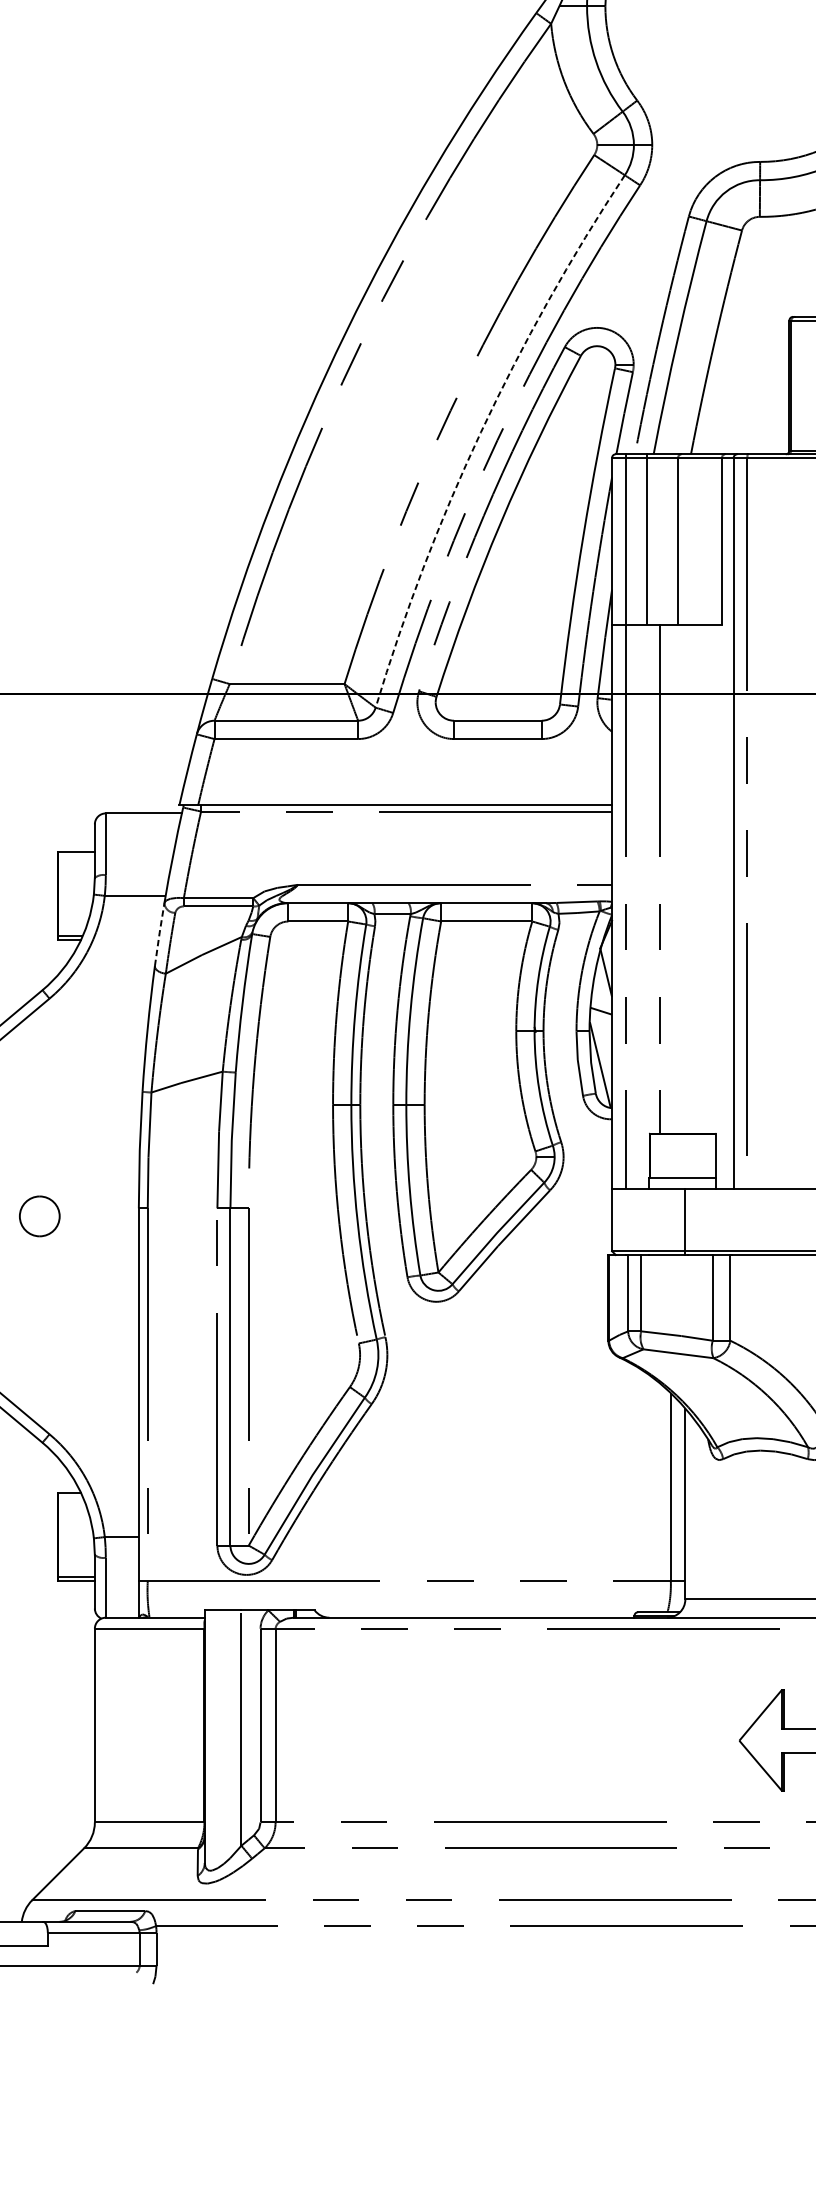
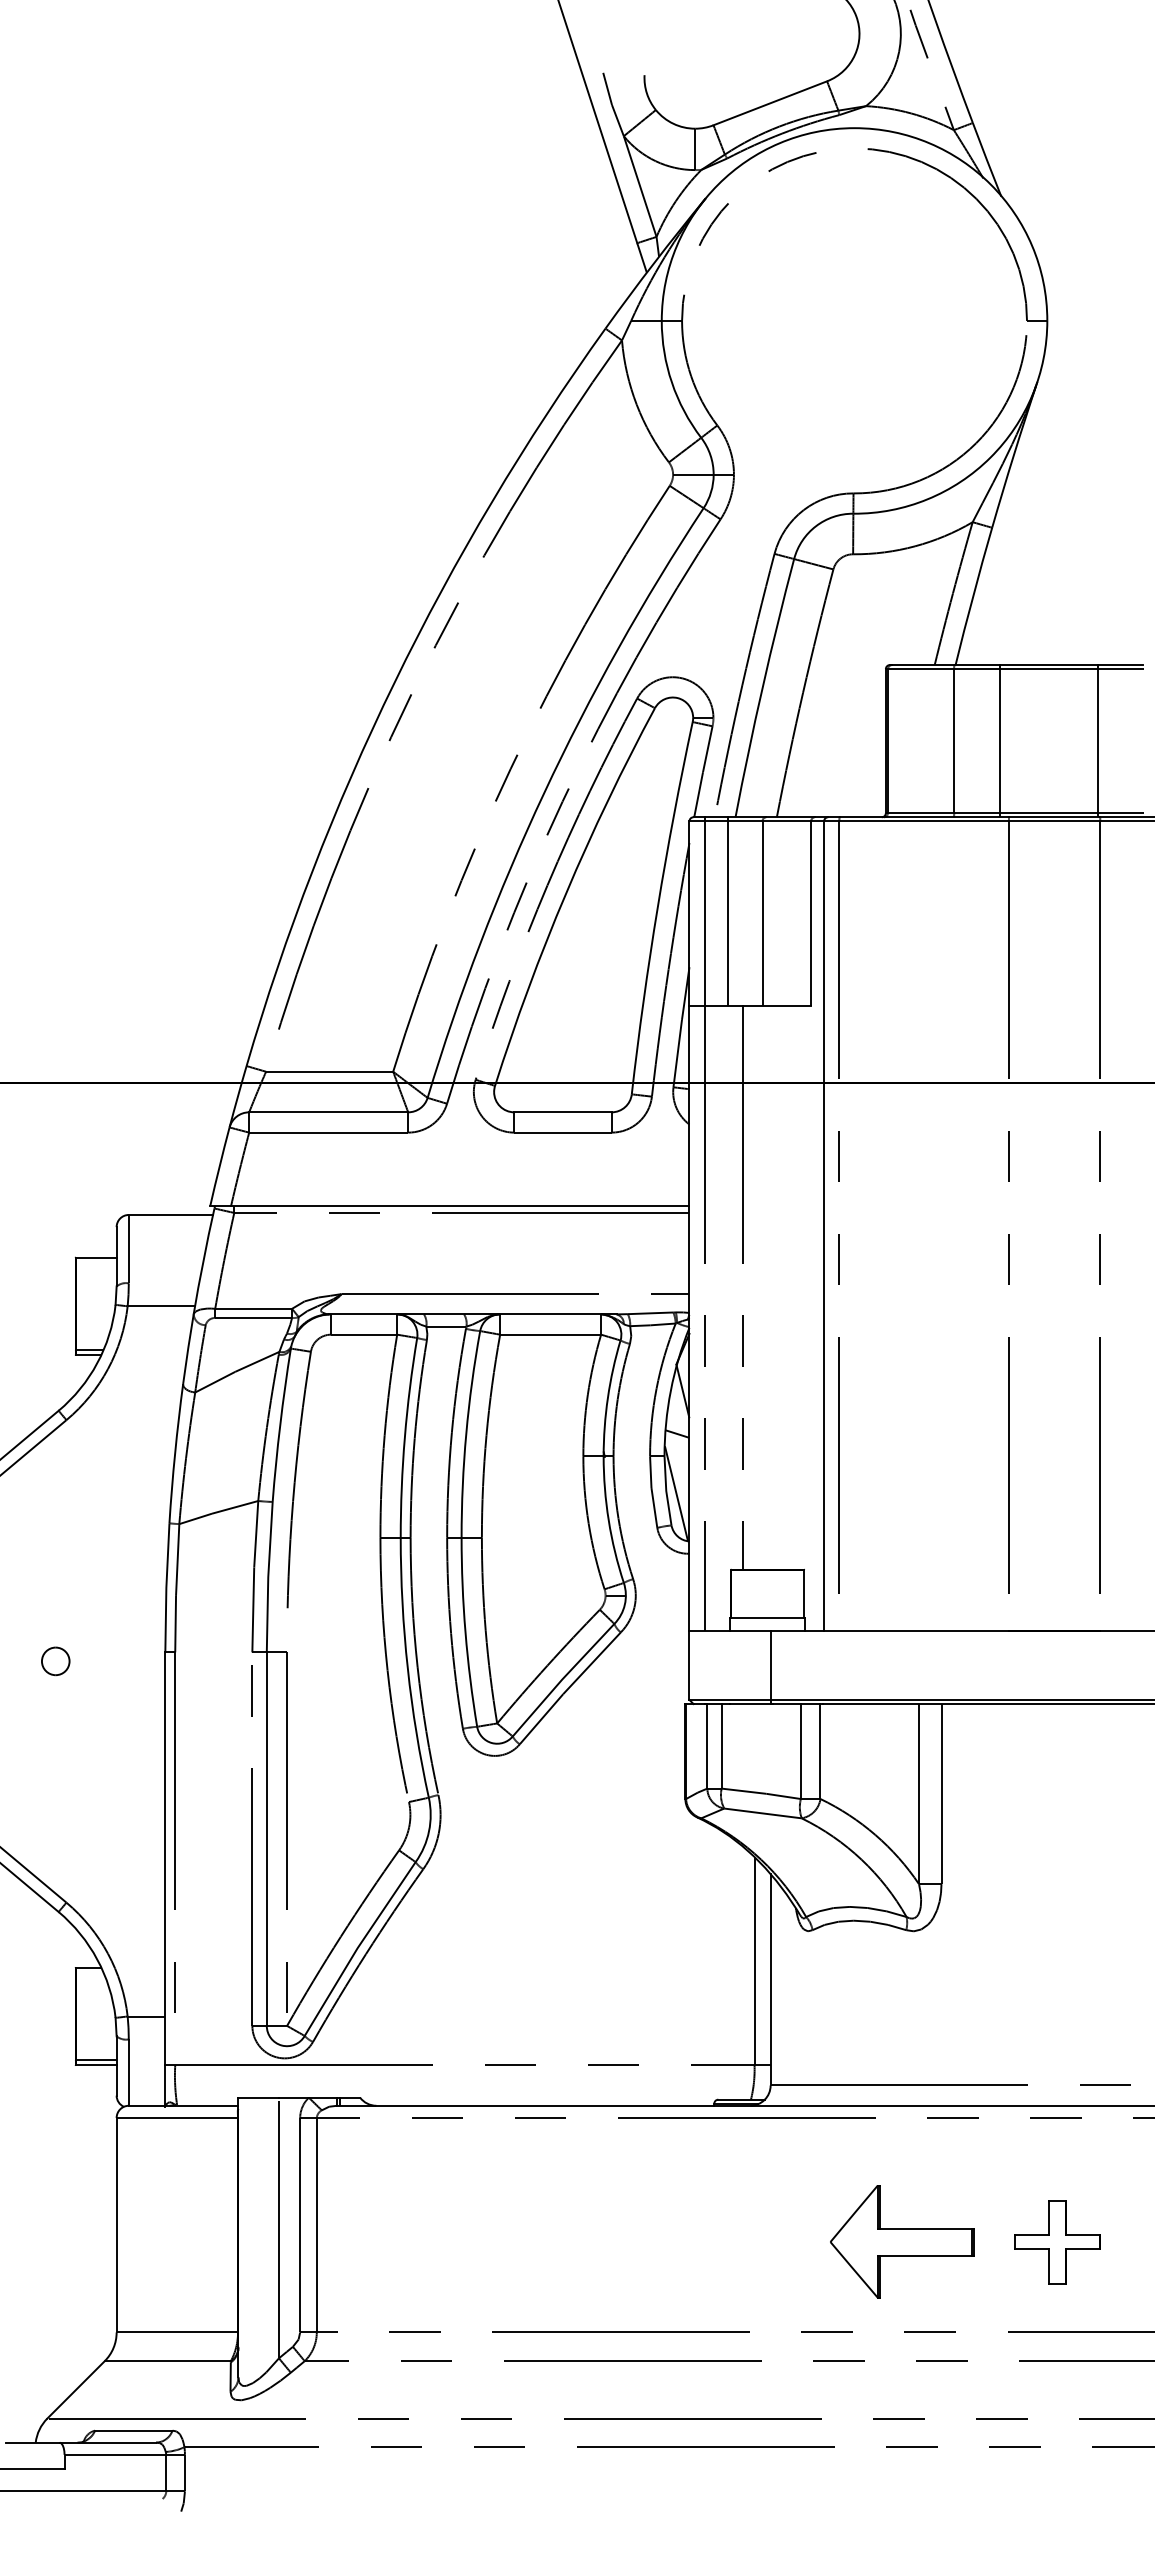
arc: (481, 432) -> (544, 793), dashed -> solid
line: (159, 933) -> (188, 1348), dashed -> solid
part: (39, 1216) -> (55, 1661), size x0.62

